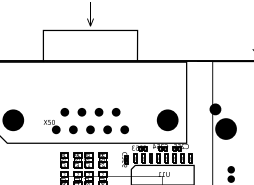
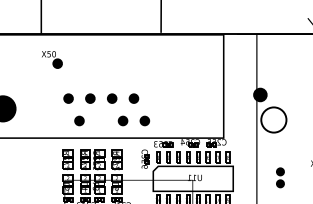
part: (167, 120) -> (199, 109), removed
part: (52, 127) -> (52, 60), moved
fill: (225, 128) -> (273, 119), removed
part: (90, 129) -> (101, 120), removed

